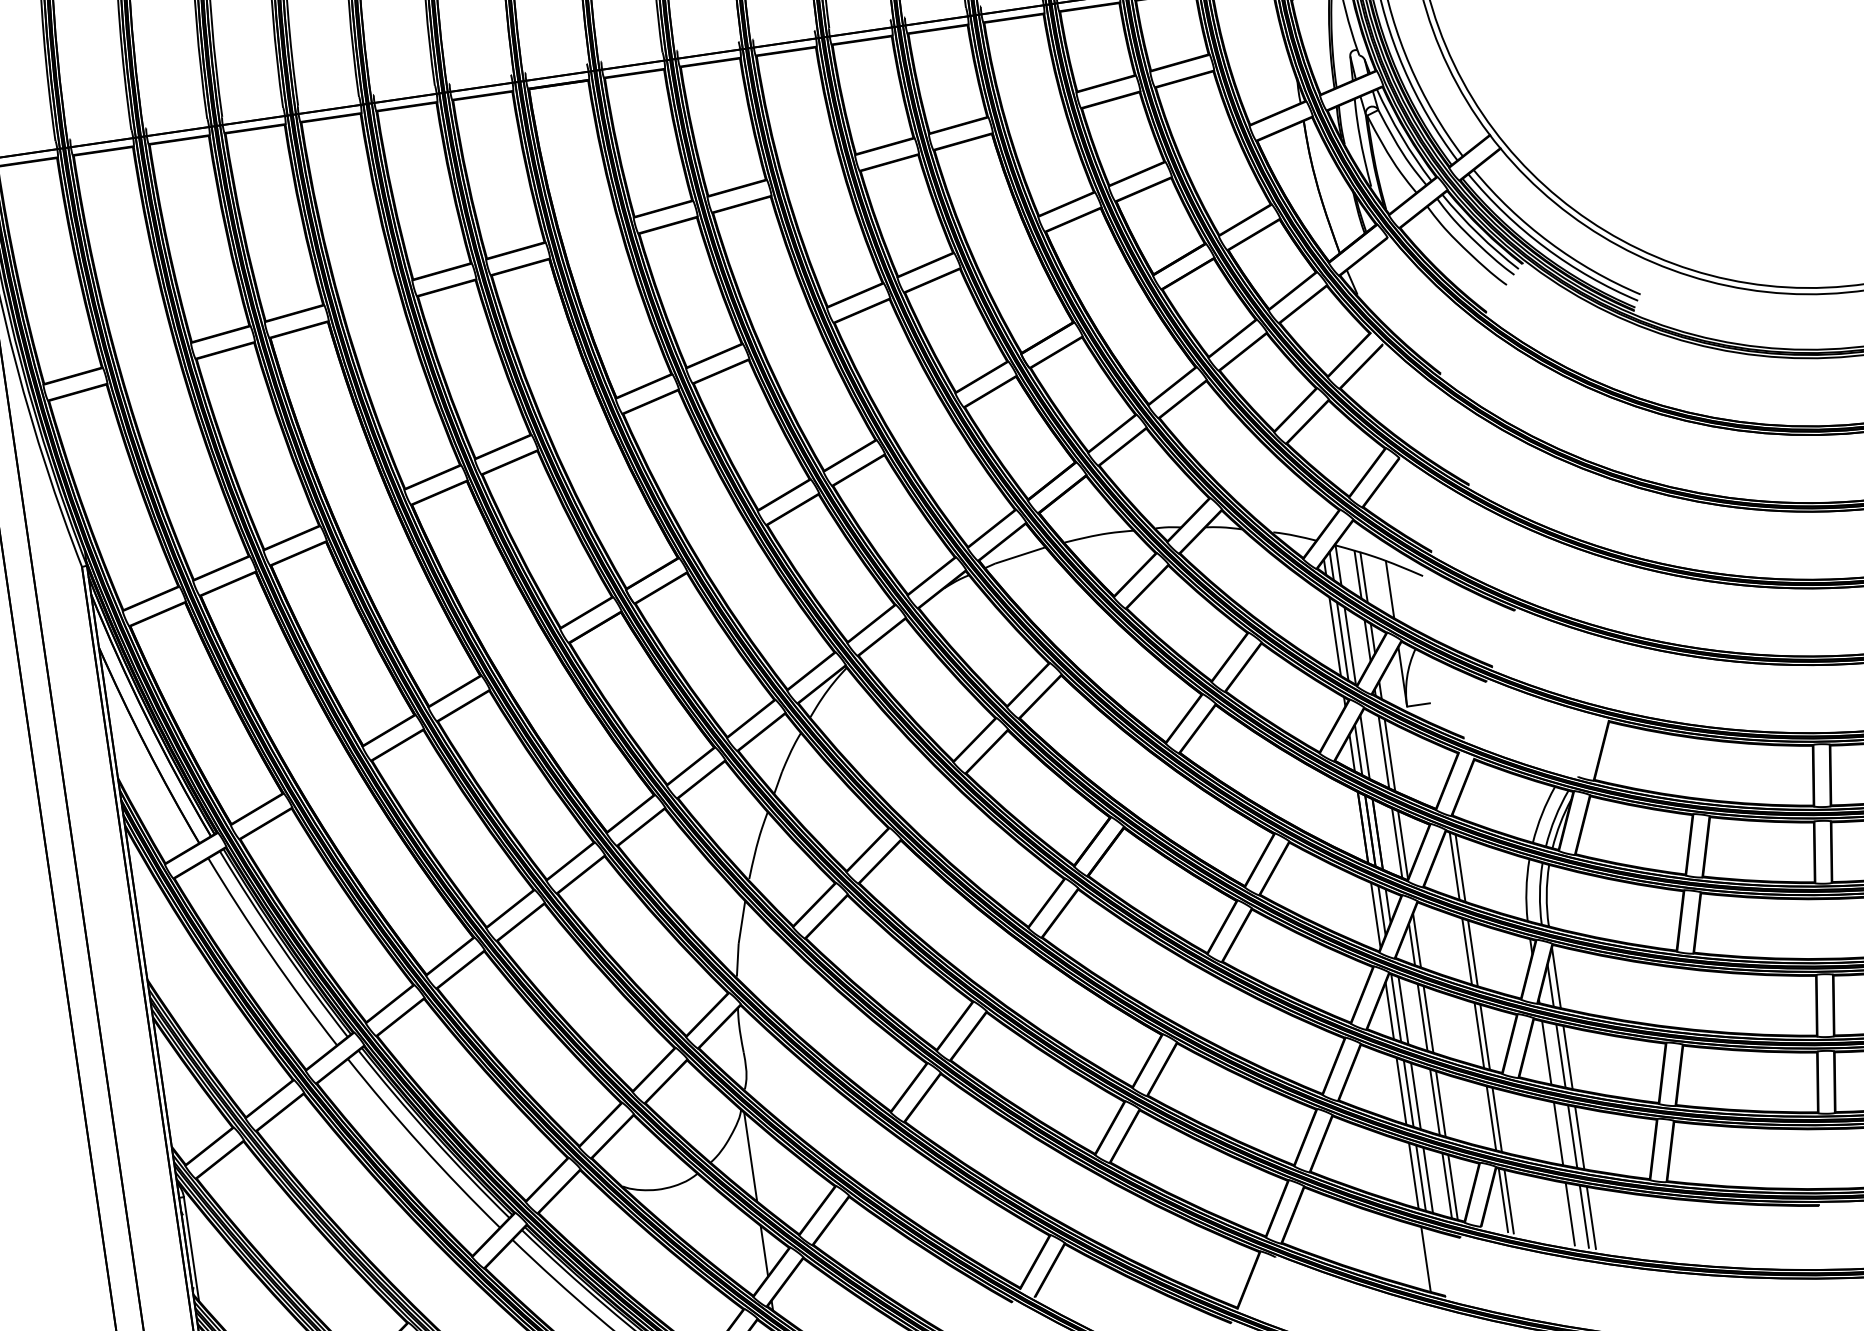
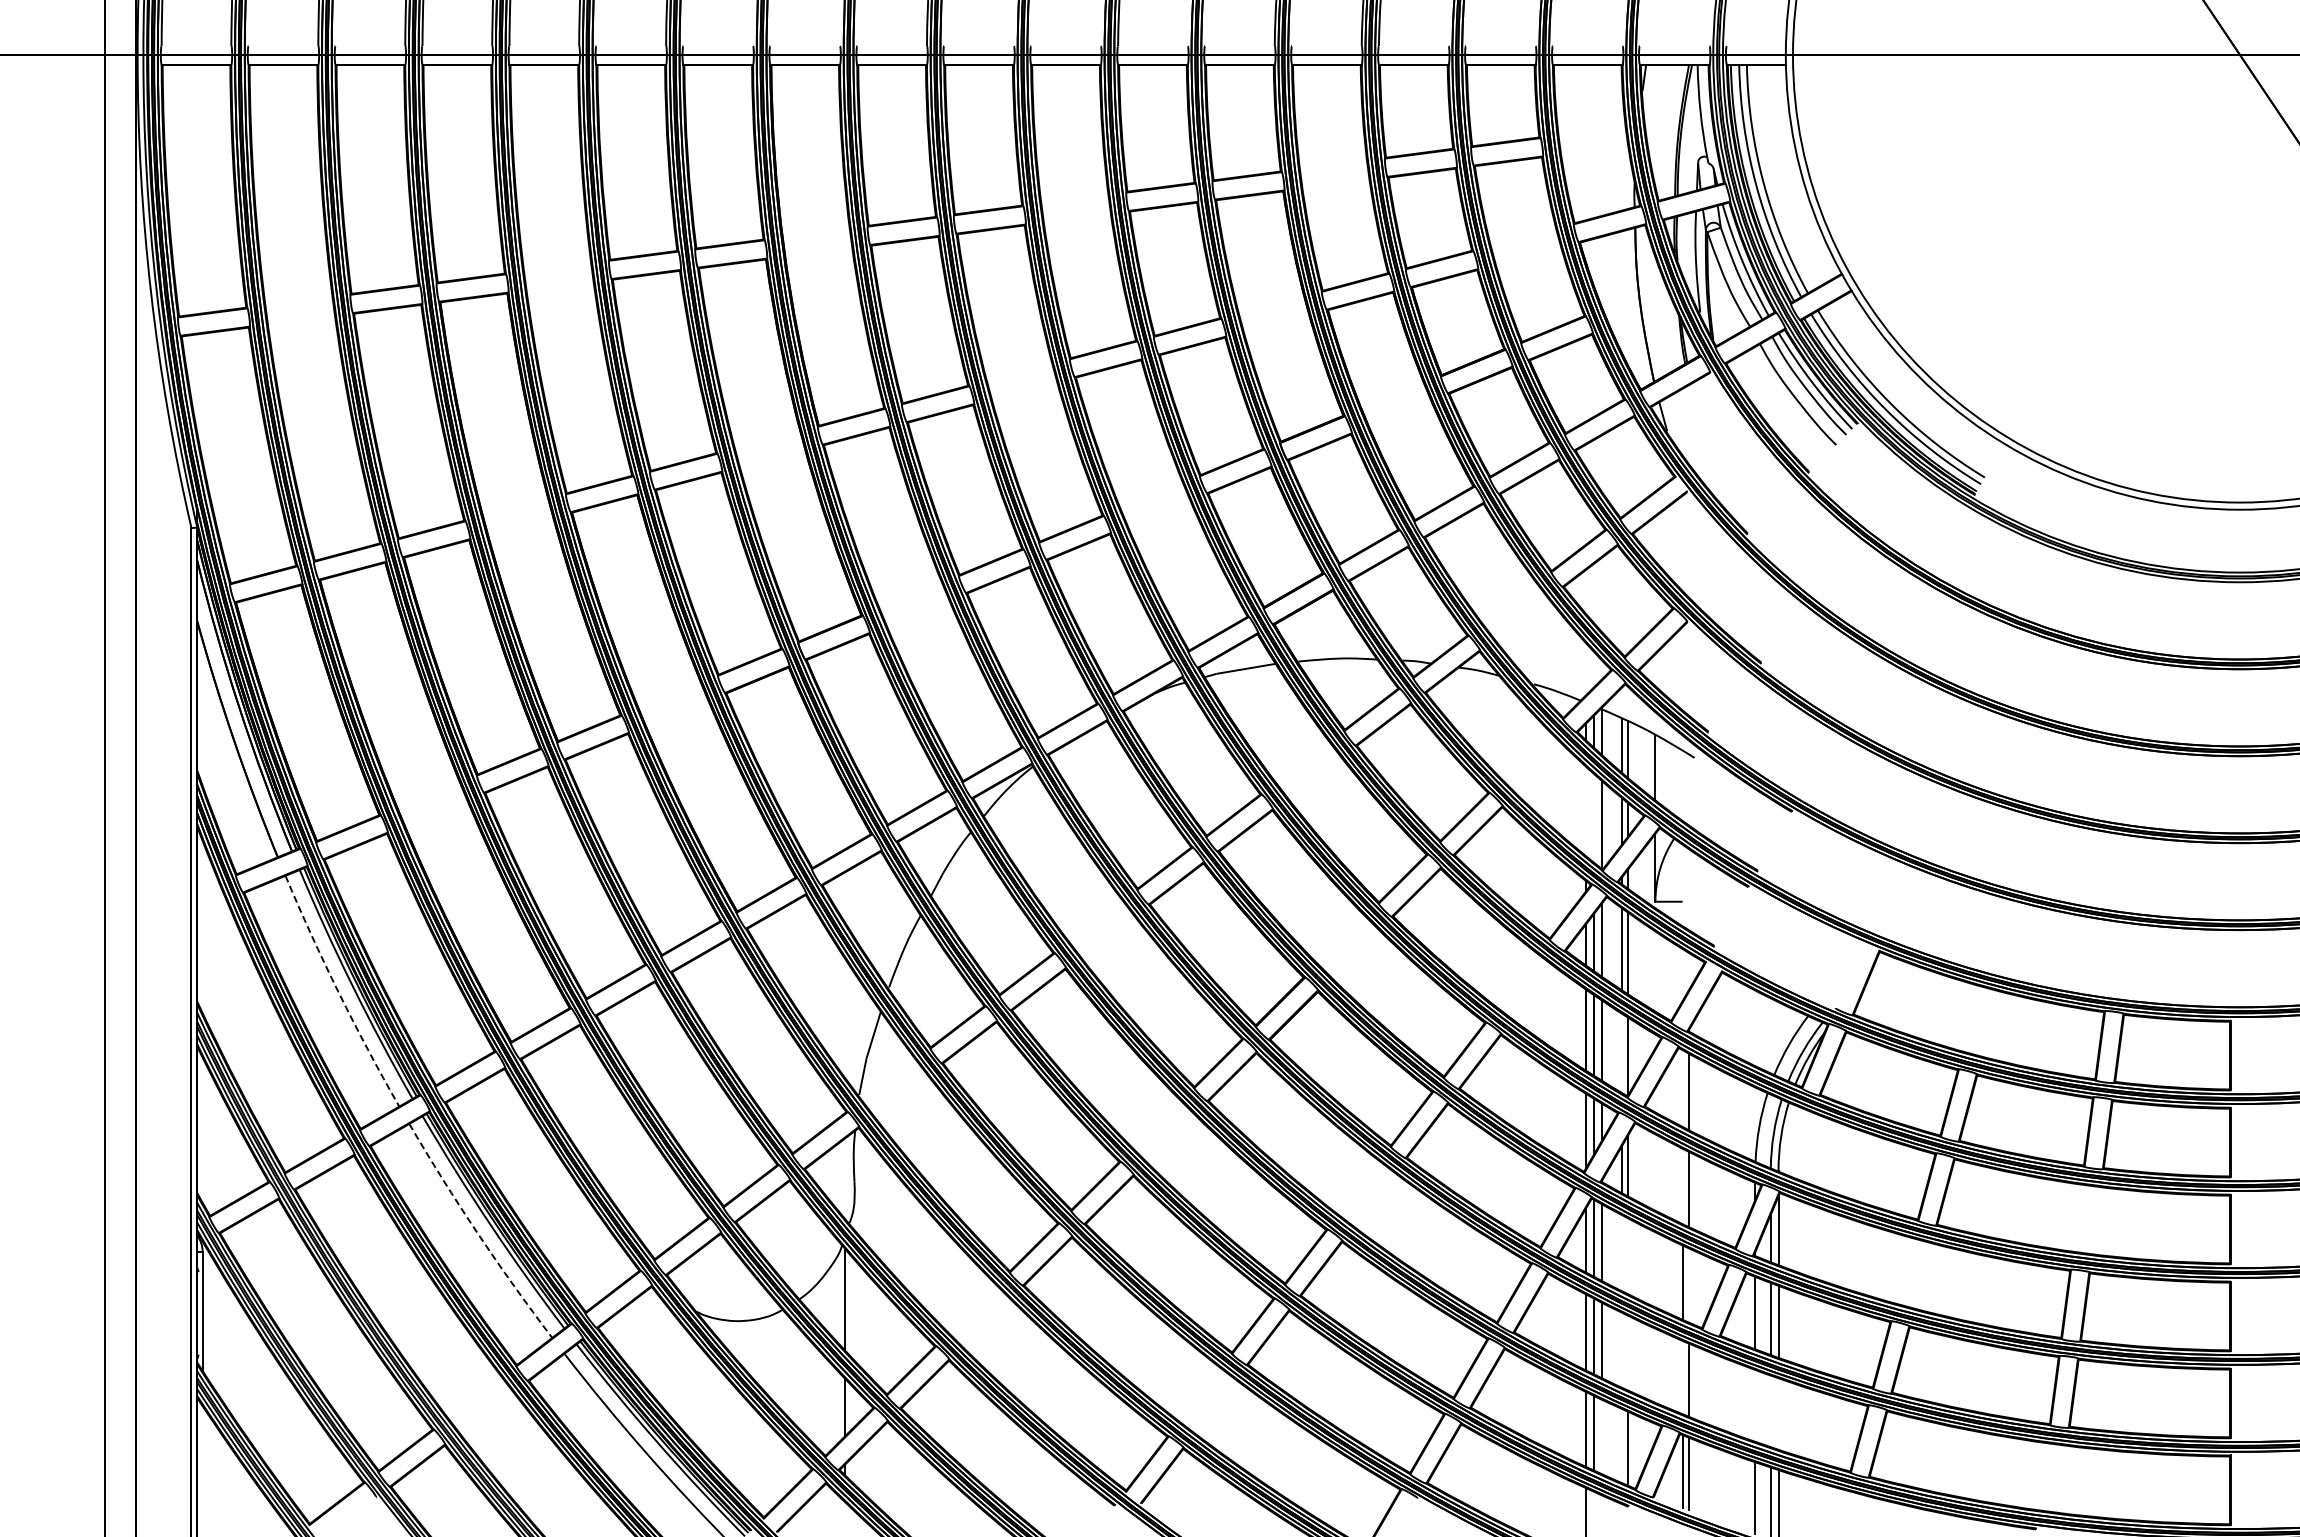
line: (1335, 636) -> (1586, 811), removed
line: (1342, 640) -> (1593, 817), removed
line: (1396, 843) -> (1621, 1053), removed
line: (1454, 866) -> (1682, 1088), removed
line: (1467, 951) -> (1682, 1186), removed
arc: (269, 953) -> (338, 992), solid -> dashed
line: (1422, 1017) -> (1621, 1253), removed
line: (1428, 1019) -> (1628, 1256), removed
line: (1484, 1037) -> (1688, 1285), removed
line: (1434, 1101) -> (1621, 1349), removed
line: (1441, 1103) -> (1628, 1352), removed
line: (1491, 1118) -> (1682, 1377), removed
line: (1558, 1133) -> (1755, 1405), removed
line: (1572, 1136) -> (1770, 1411), removed
line: (1579, 1137) -> (1778, 1413), removed
arc: (421, 1146) -> (477, 1233), solid -> dashed
line: (1428, 1180) -> (1601, 1436), removed
line: (1446, 1185) -> (1621, 1445), removed

